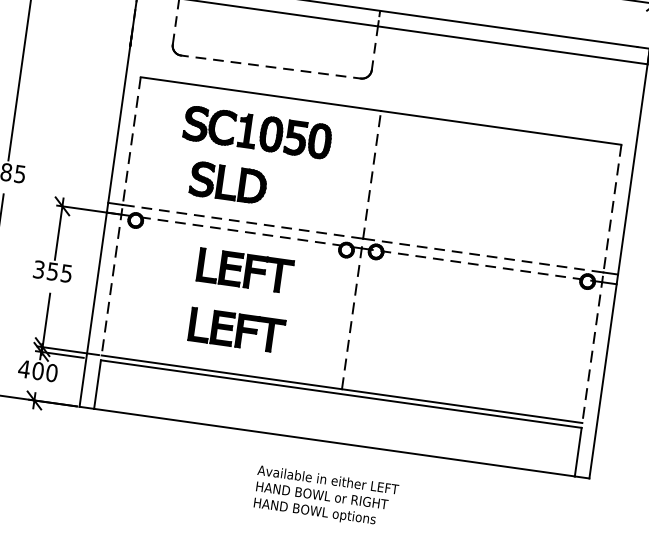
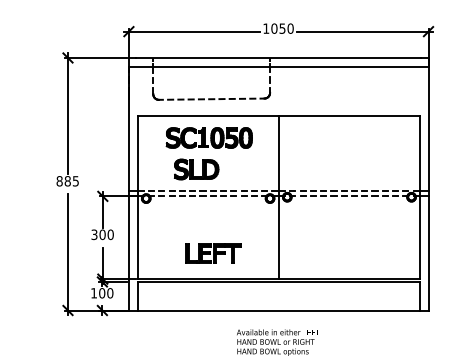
line: (121, 216) -> (137, 197), dashed -> solid
line: (361, 250) -> (278, 197), dashed -> solid
part: (245, 270) -> (213, 218), removed
text: (59, 272) -> (106, 234), 355 -> 300
line: (601, 284) -> (419, 197), dashed -> solid
text: (23, 369) -> (93, 293), 400 -> 100

